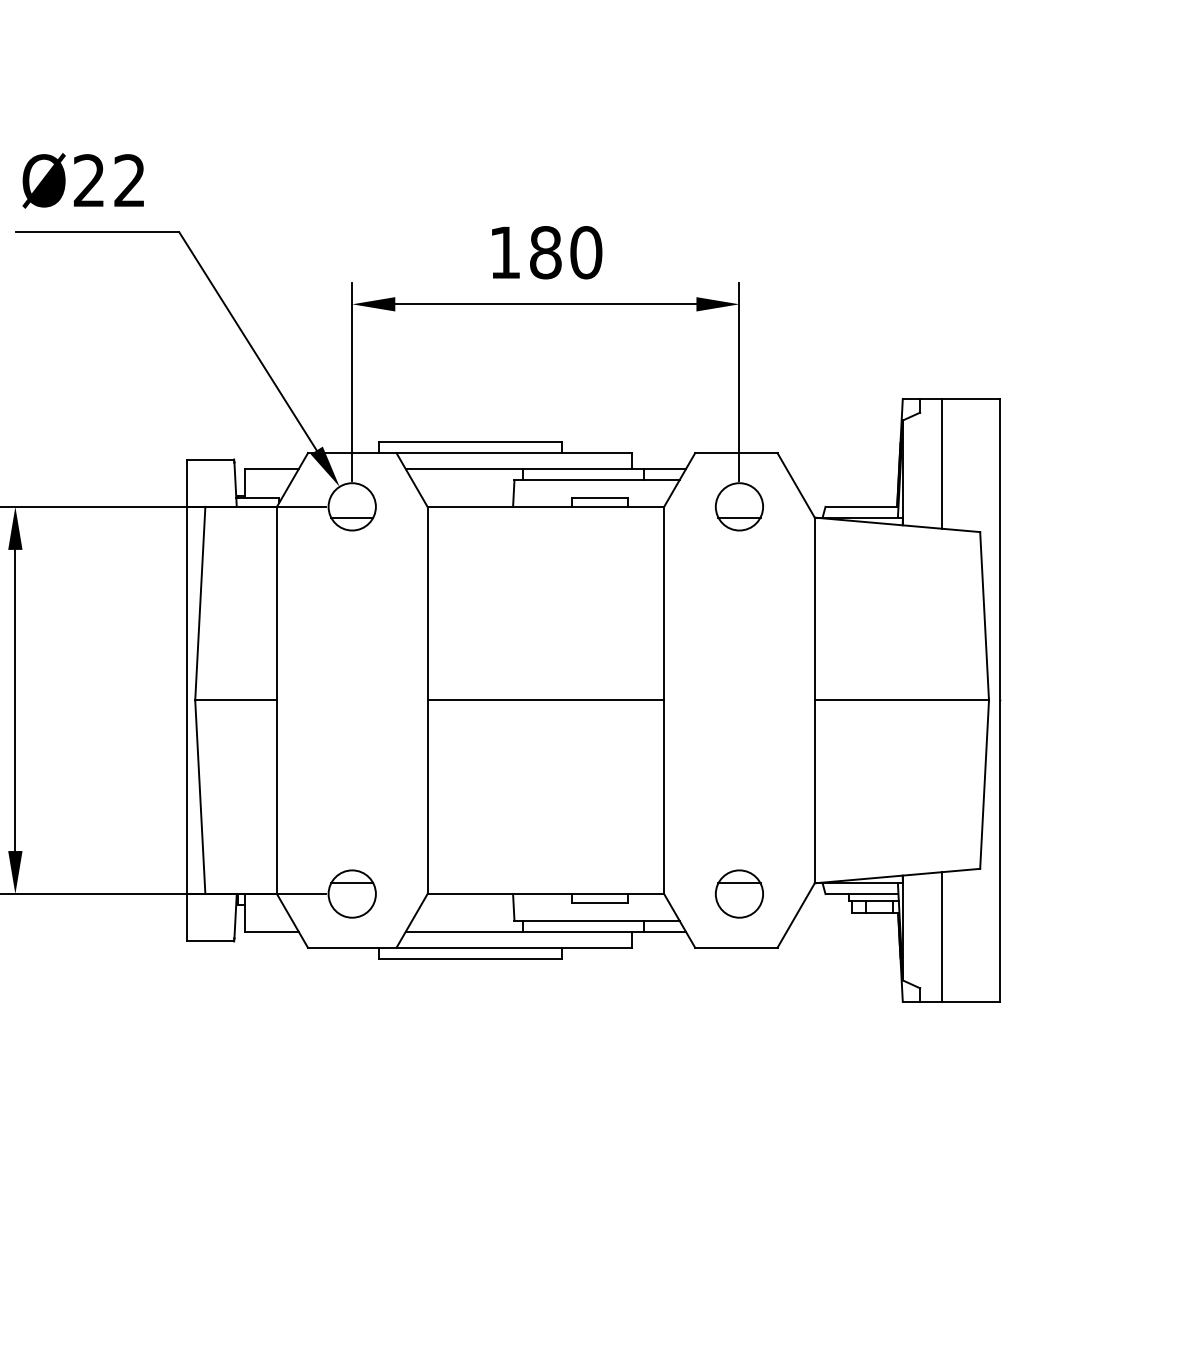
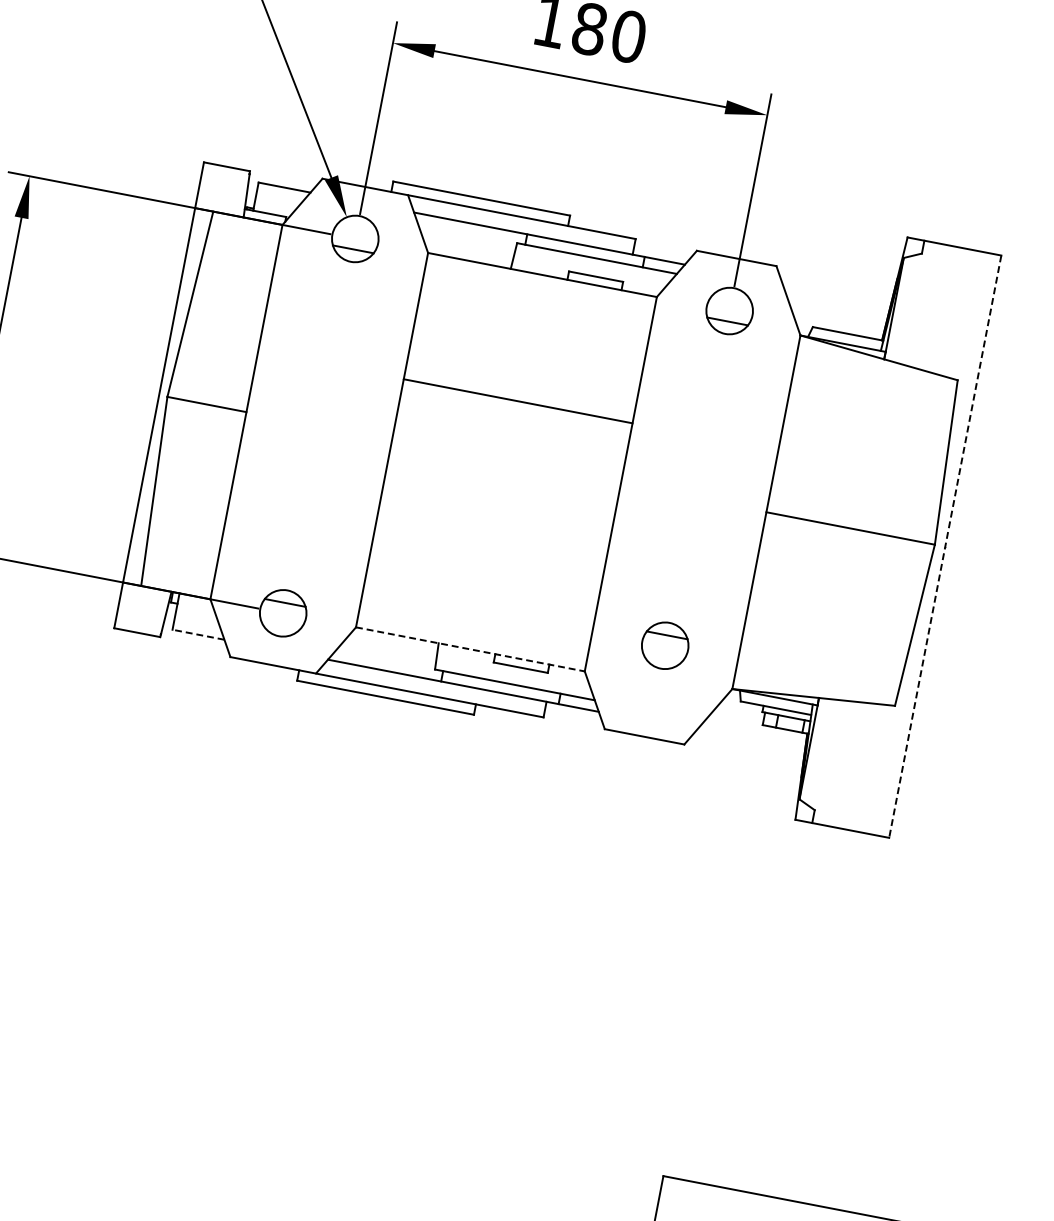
line: (941, 463) -> (933, 306), removed
line: (545, 700) -> (517, 401), moved
line: (999, 700) -> (945, 546), solid -> dashed
part: (738, 893) -> (664, 645), moved
line: (546, 894) -> (470, 649), solid -> dashed
line: (271, 931) -> (198, 634), solid -> dashed
line: (941, 936) -> (845, 764), removed

